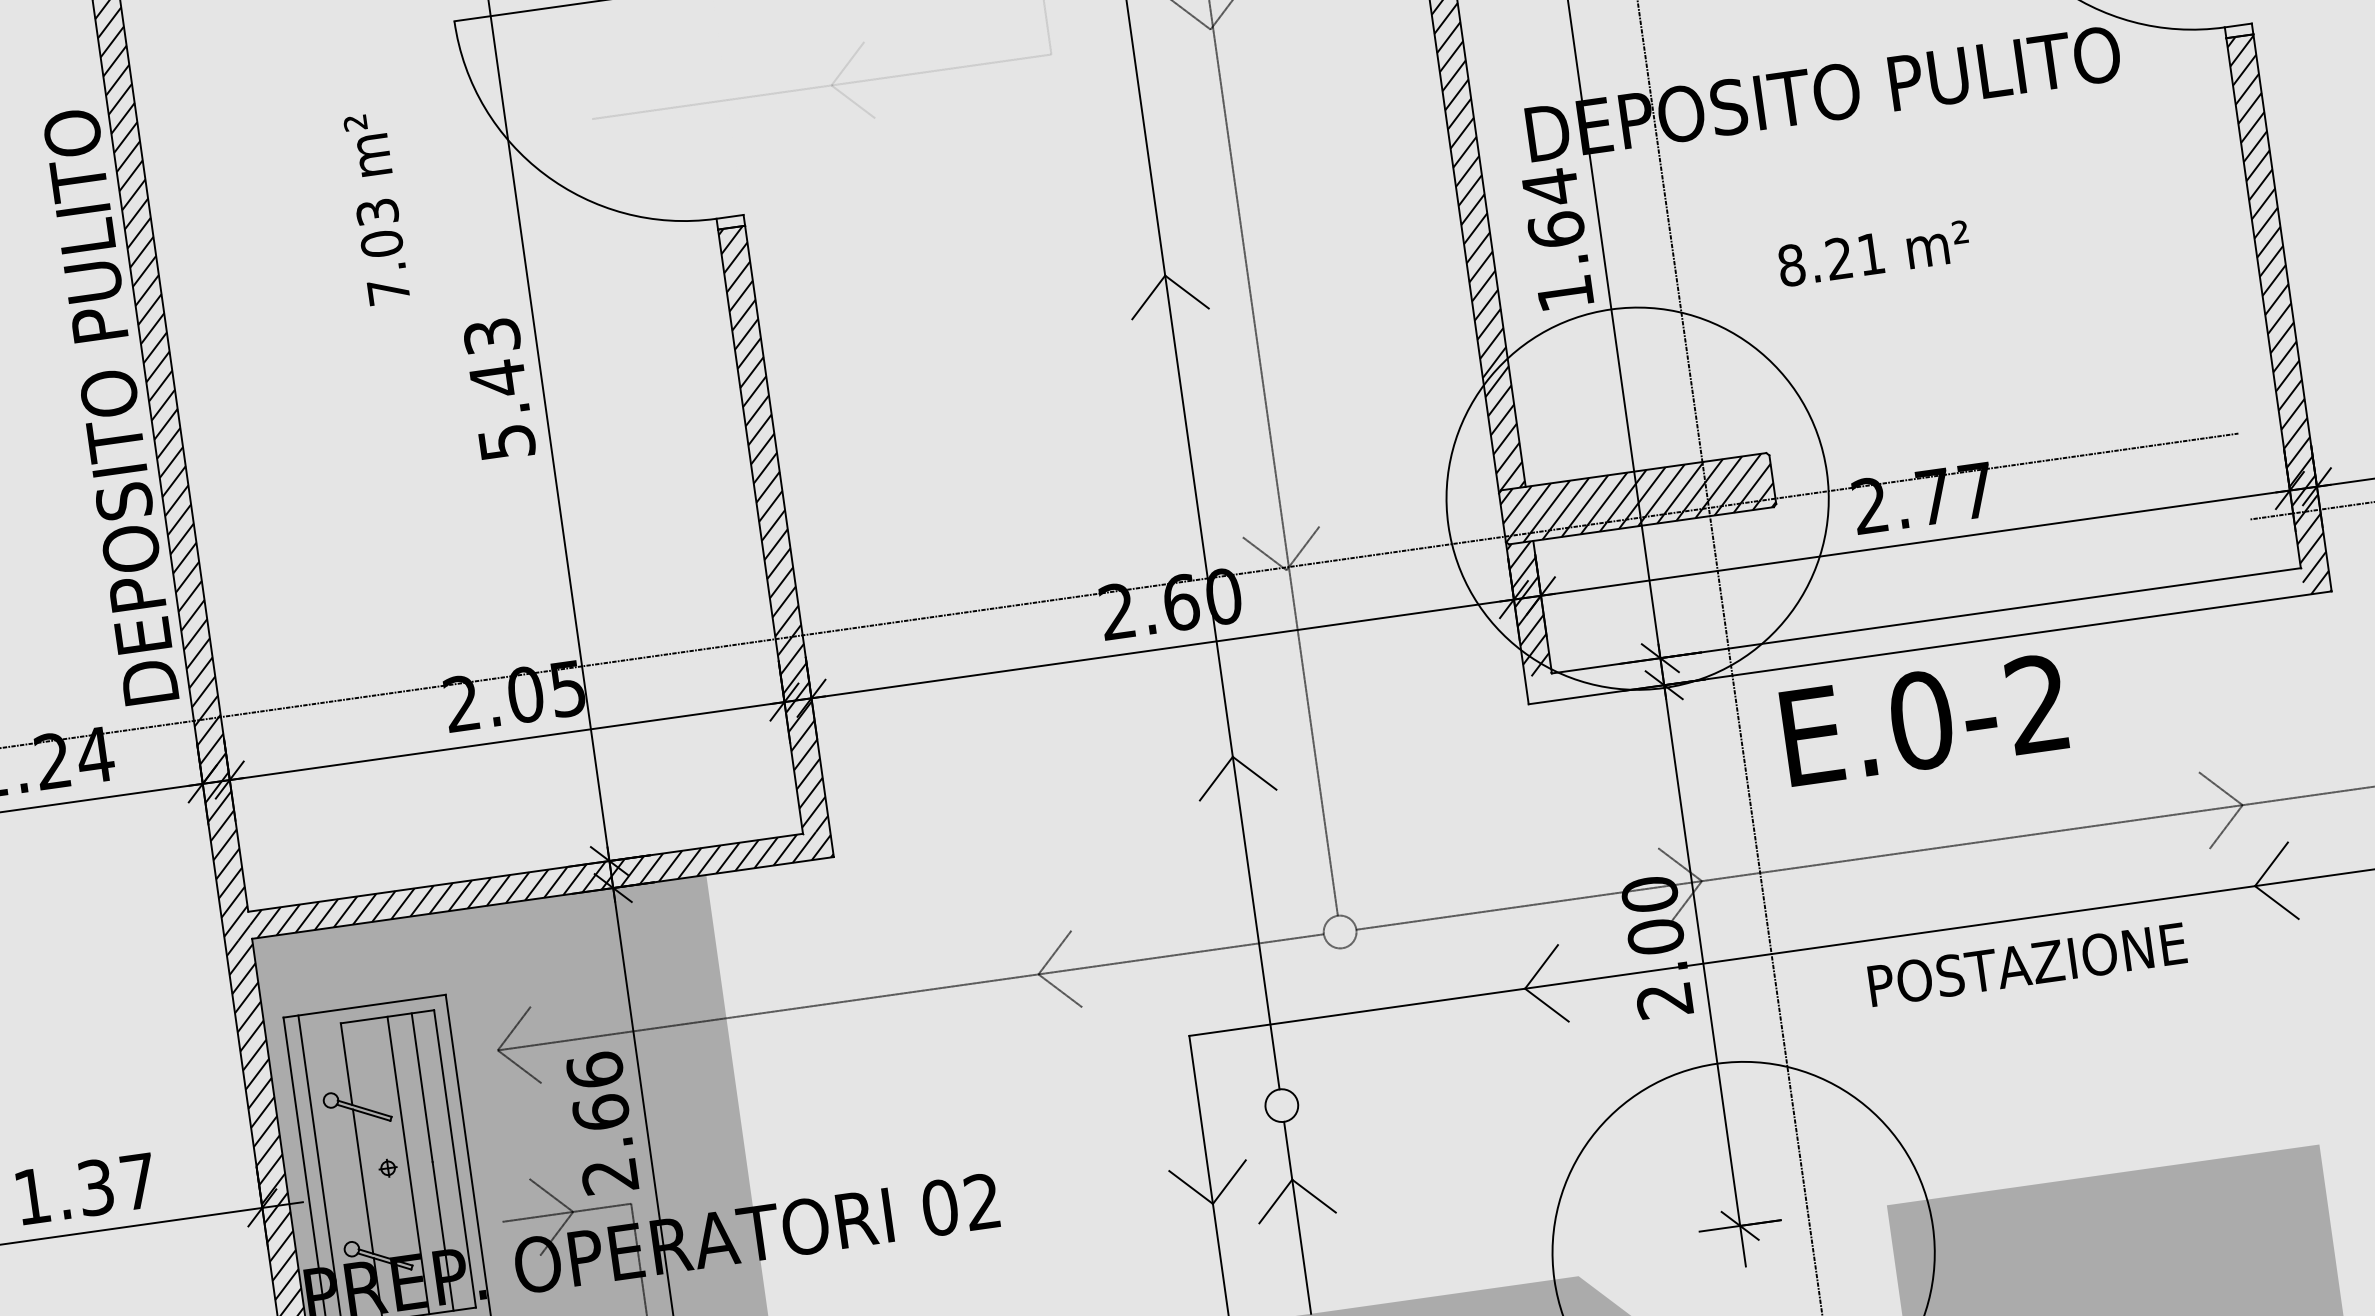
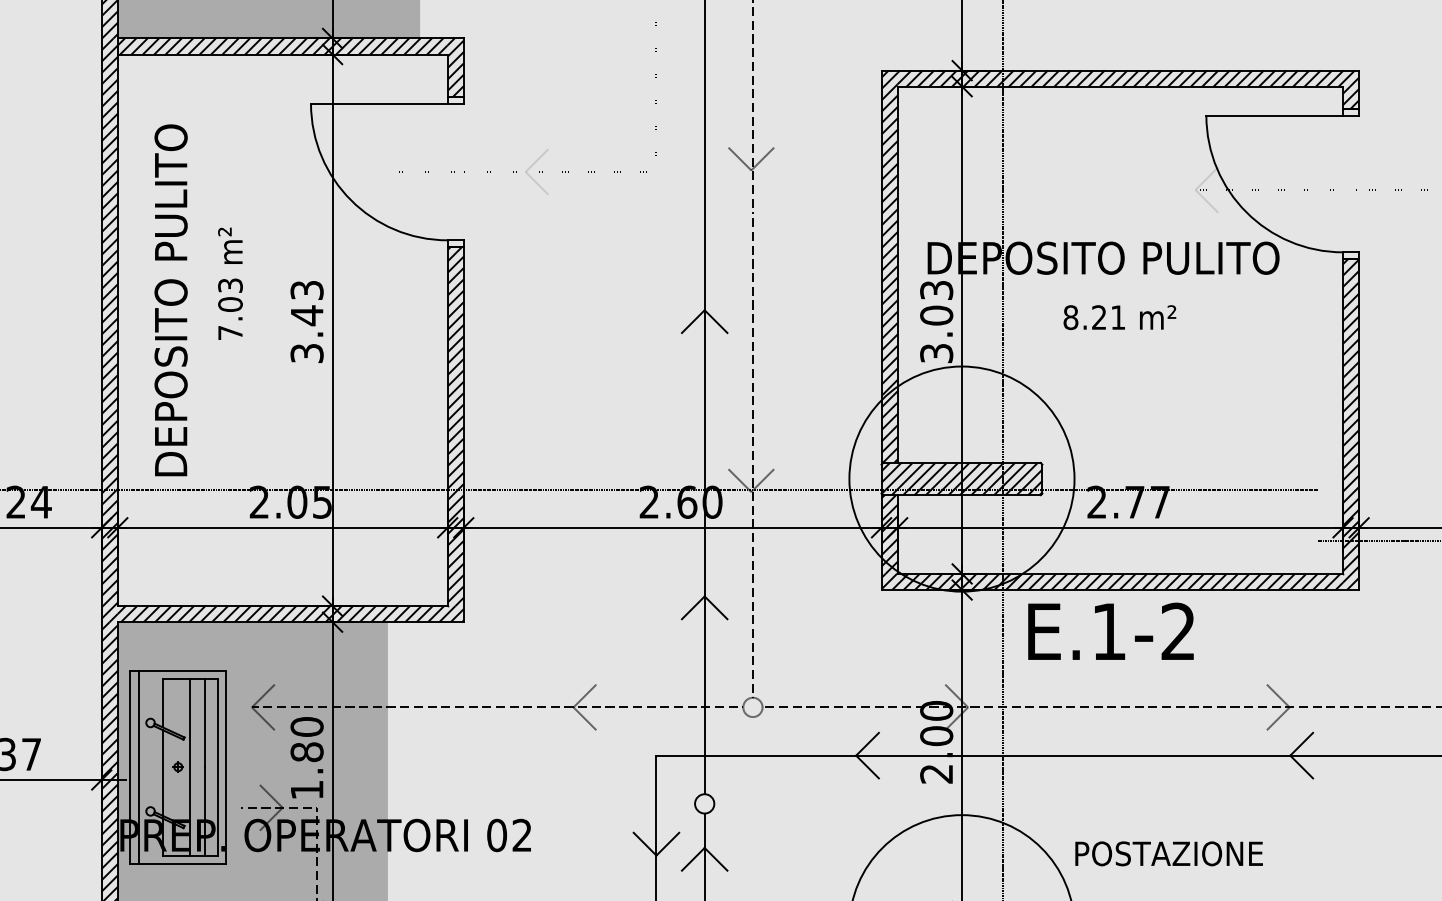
text: (376, 208) -> (230, 283), moved
text: (1557, 239) -> (936, 321), 1.64 -> 3.03
text: (1873, 253) -> (1119, 317), moved
text: (110, 407) -> (170, 300), moved
text: (505, 442) -> (306, 353), 5.43 -> 3.43
hatch: (1914, 635) -> (1112, 581), added
text: (1921, 720) -> (1109, 631), E.0-2 -> E.1-2
text: (2026, 964) -> (1168, 853), moved
text: (601, 1123) -> (306, 758), 2.66 -> 1.80

